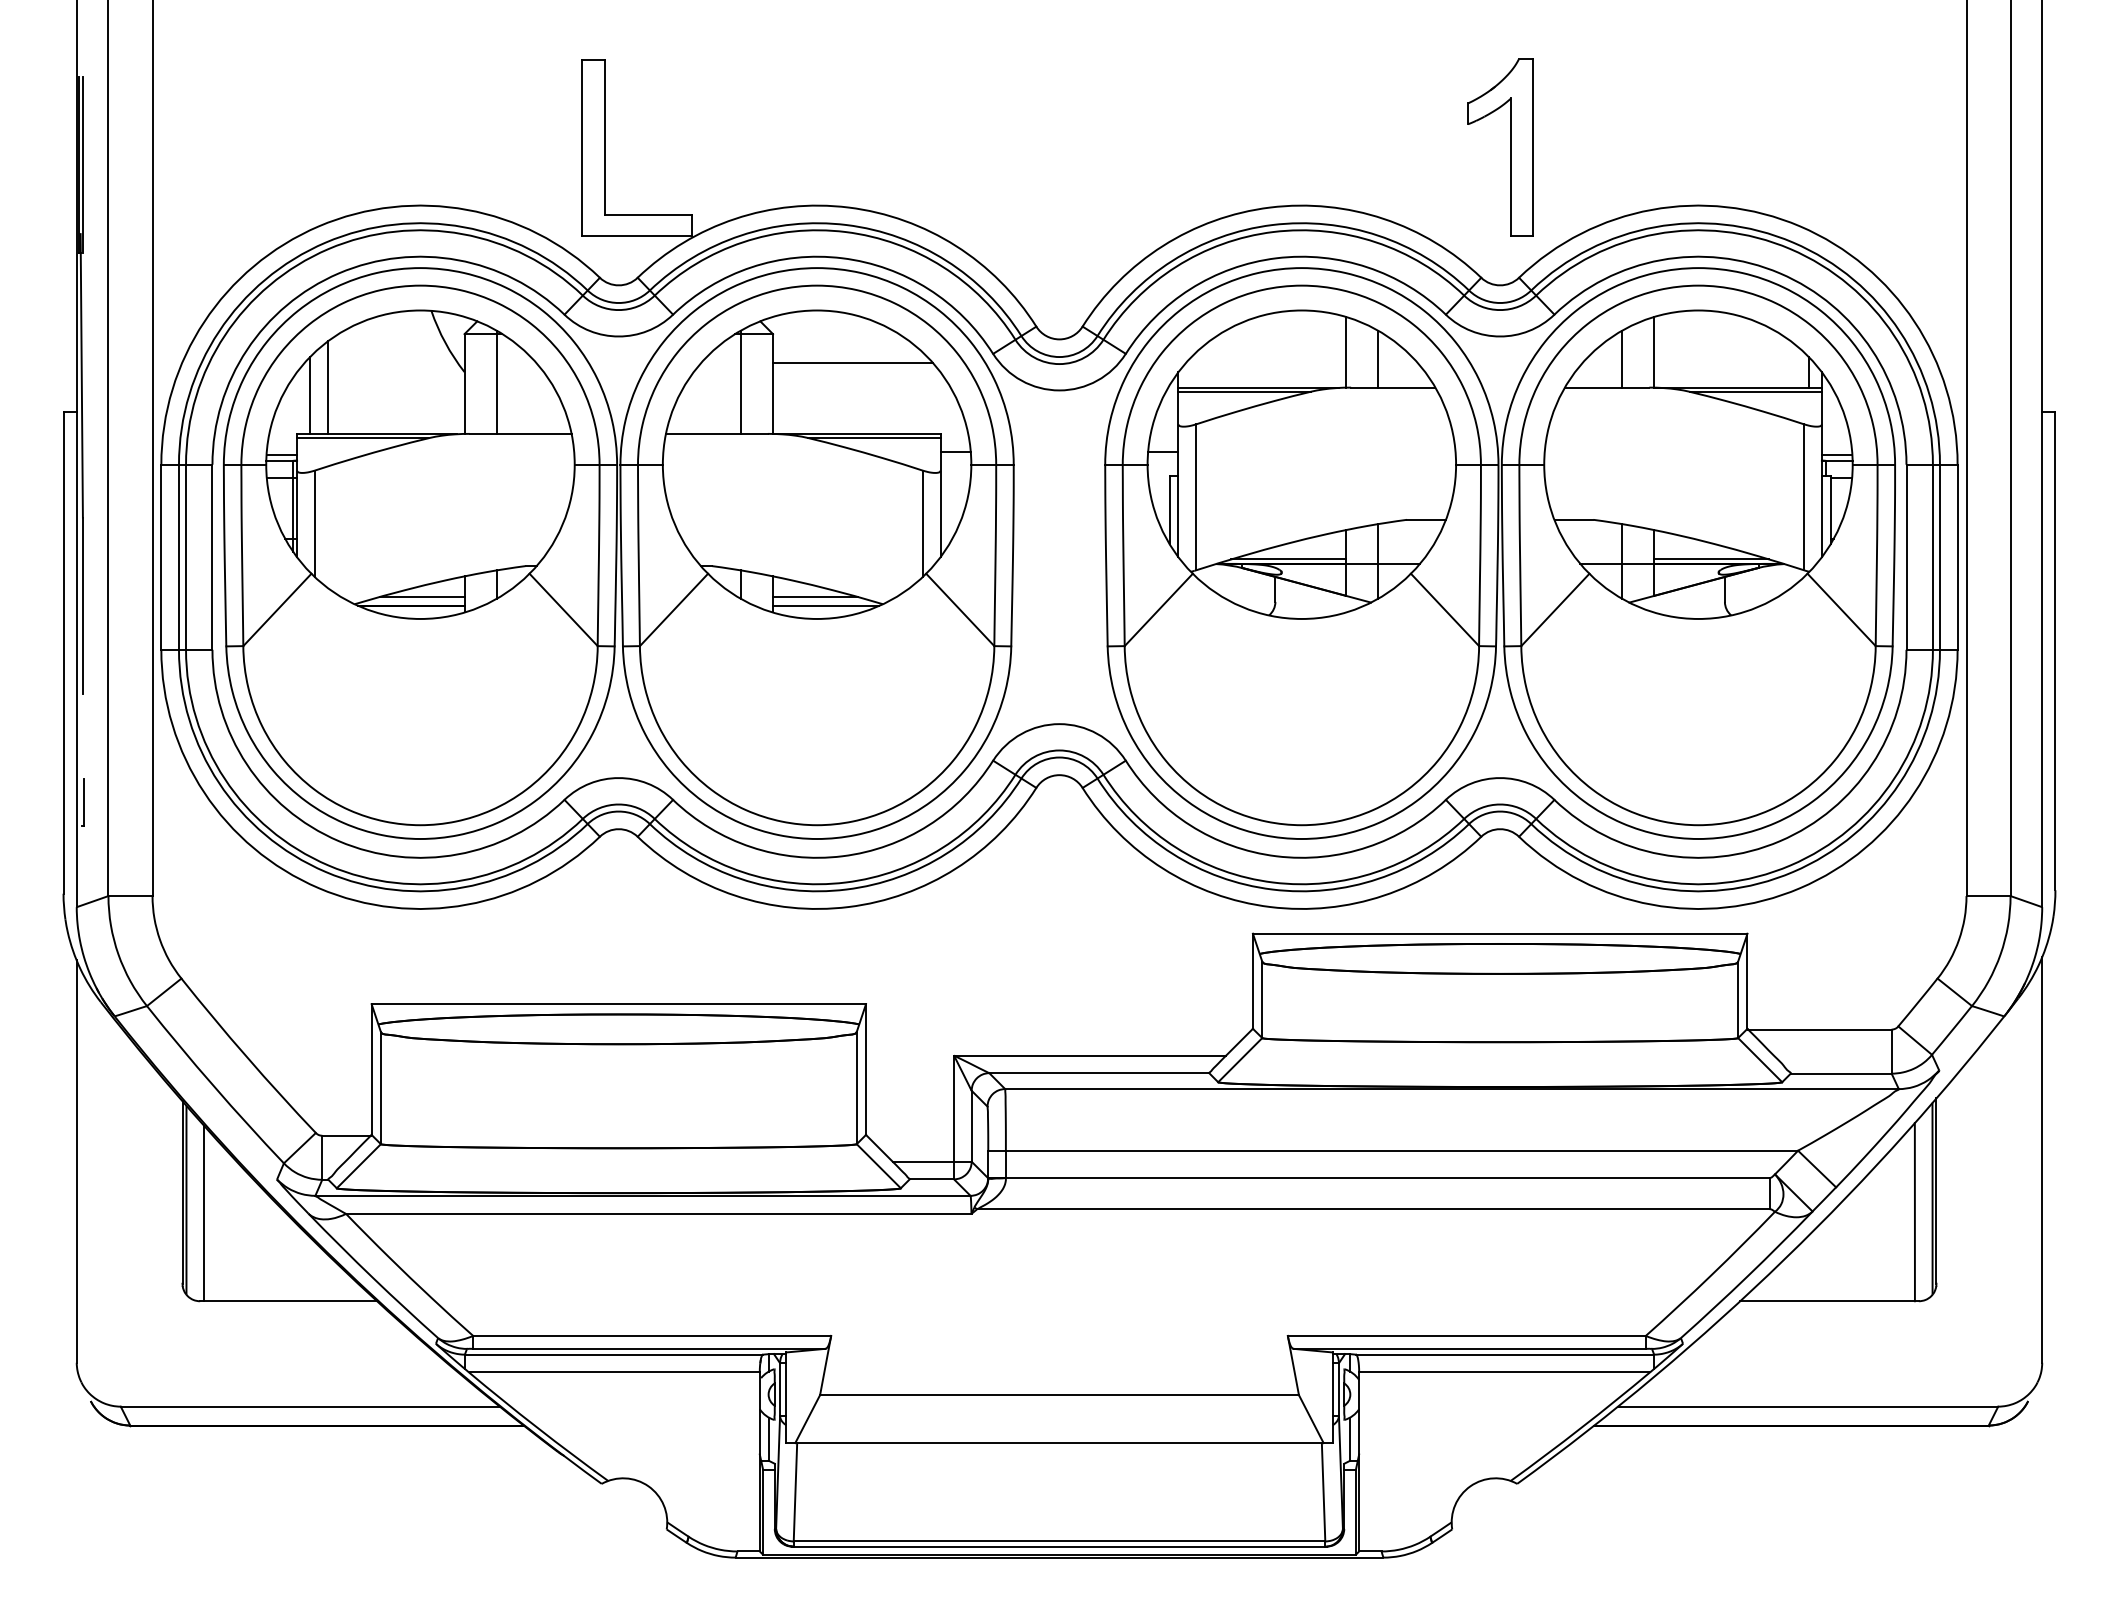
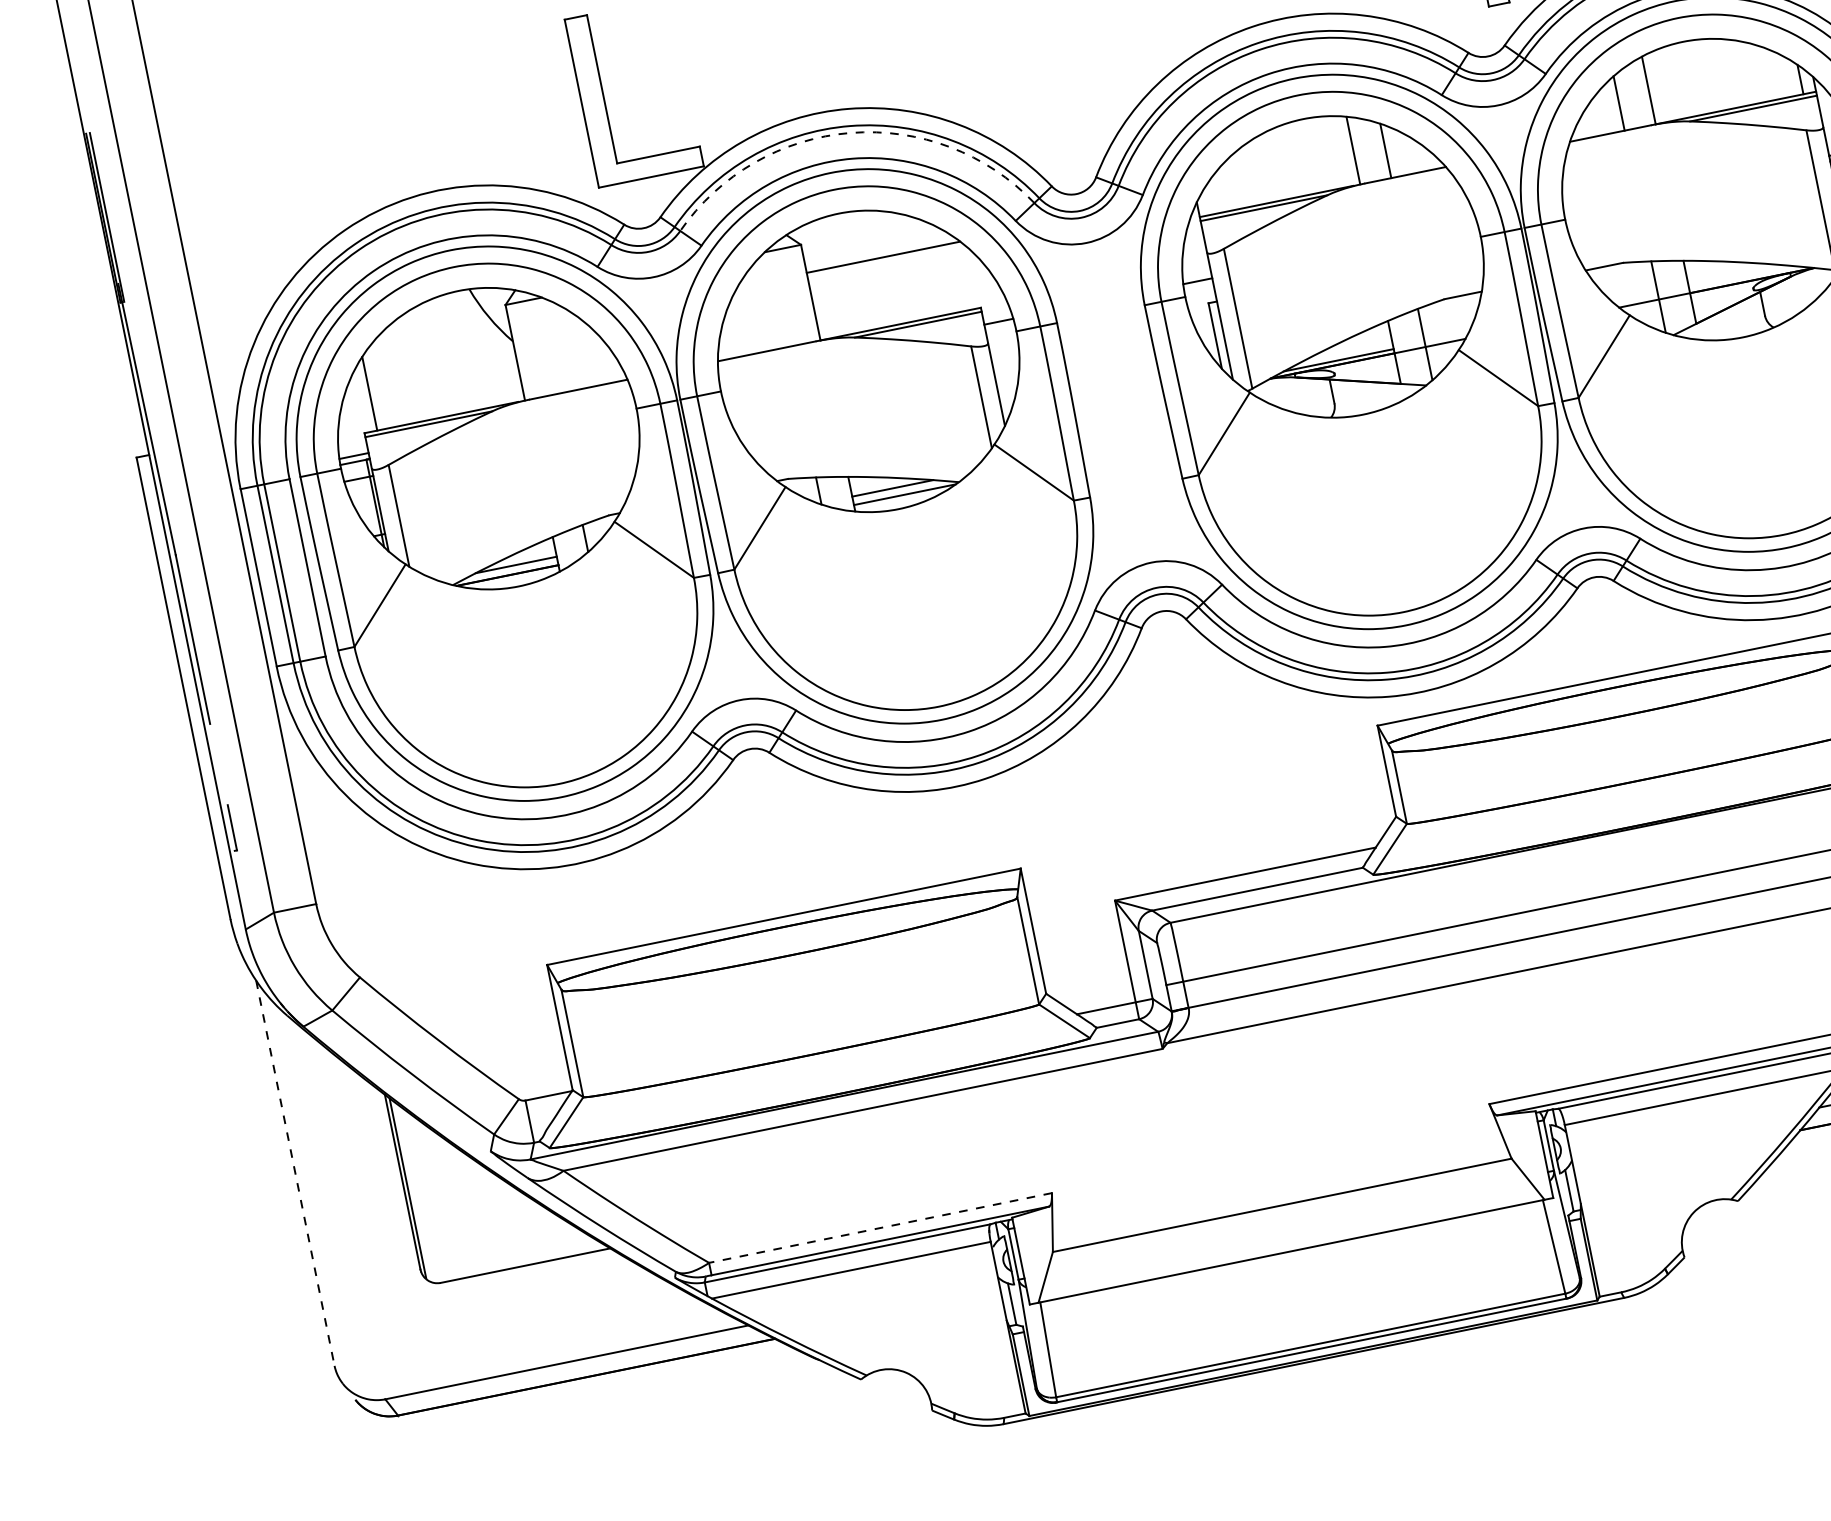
arc: (845, 232) -> (850, 133), solid -> dashed
line: (496, 381) -> (545, 344), removed
line: (740, 381) -> (779, 296), removed
line: (327, 387) -> (384, 382), removed
line: (1711, 559) -> (1743, 277), removed
line: (76, 1162) -> (295, 1174), solid -> dashed
line: (204, 1213) -> (427, 1198), removed
line: (651, 1335) -> (879, 1227), solid -> dashed

